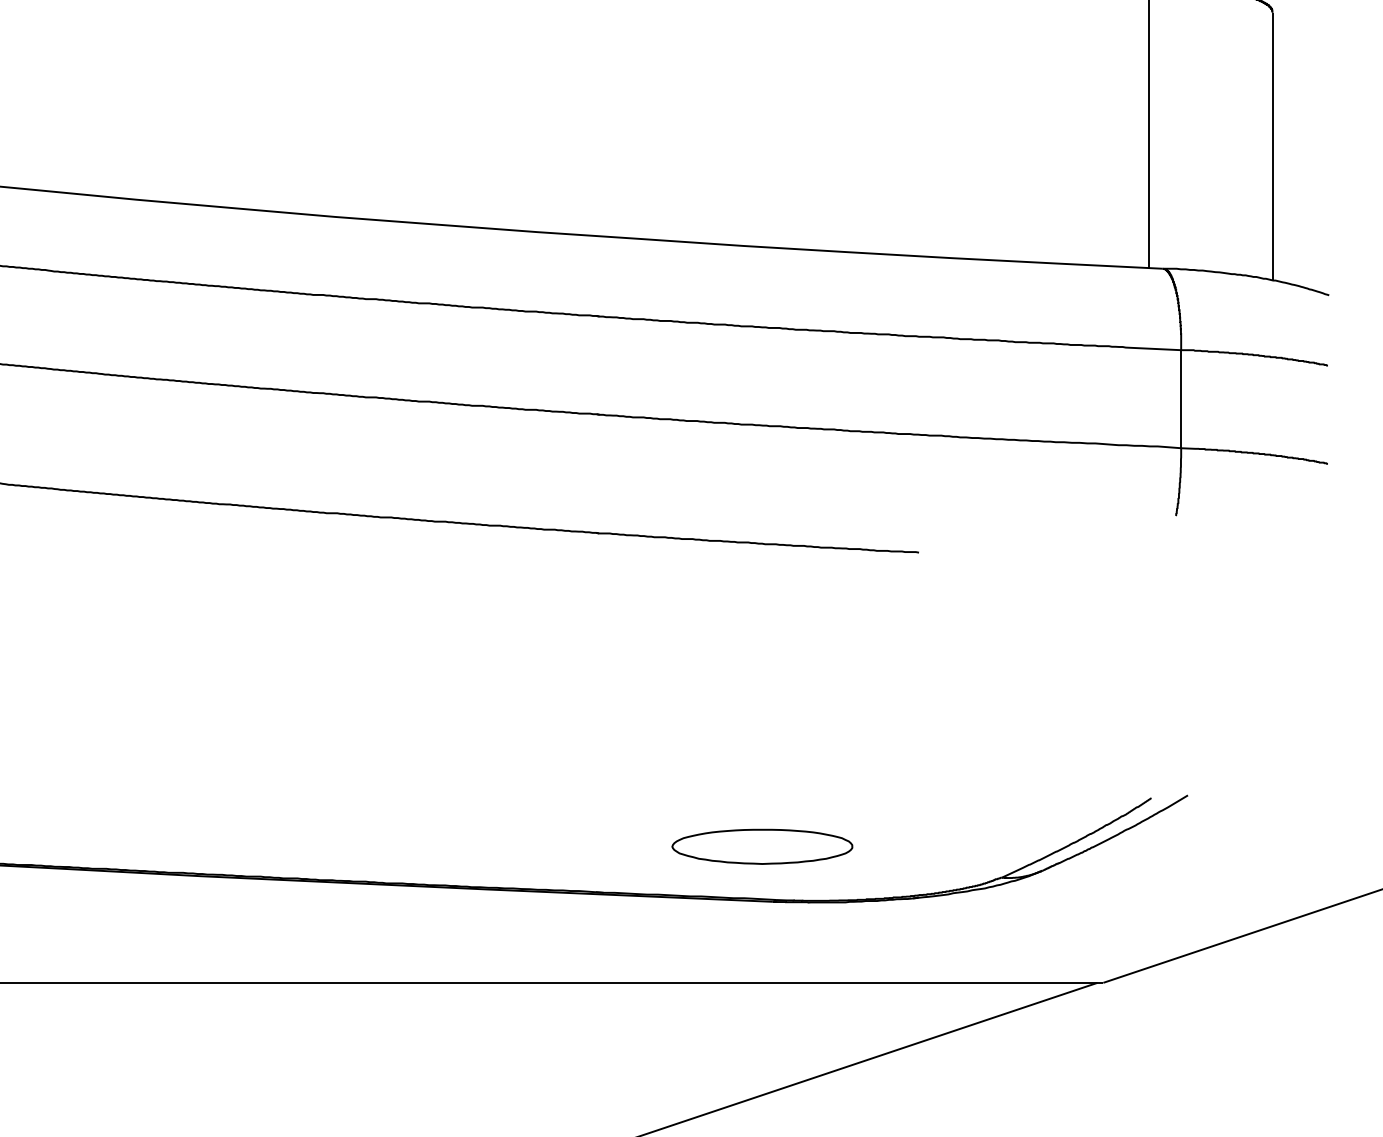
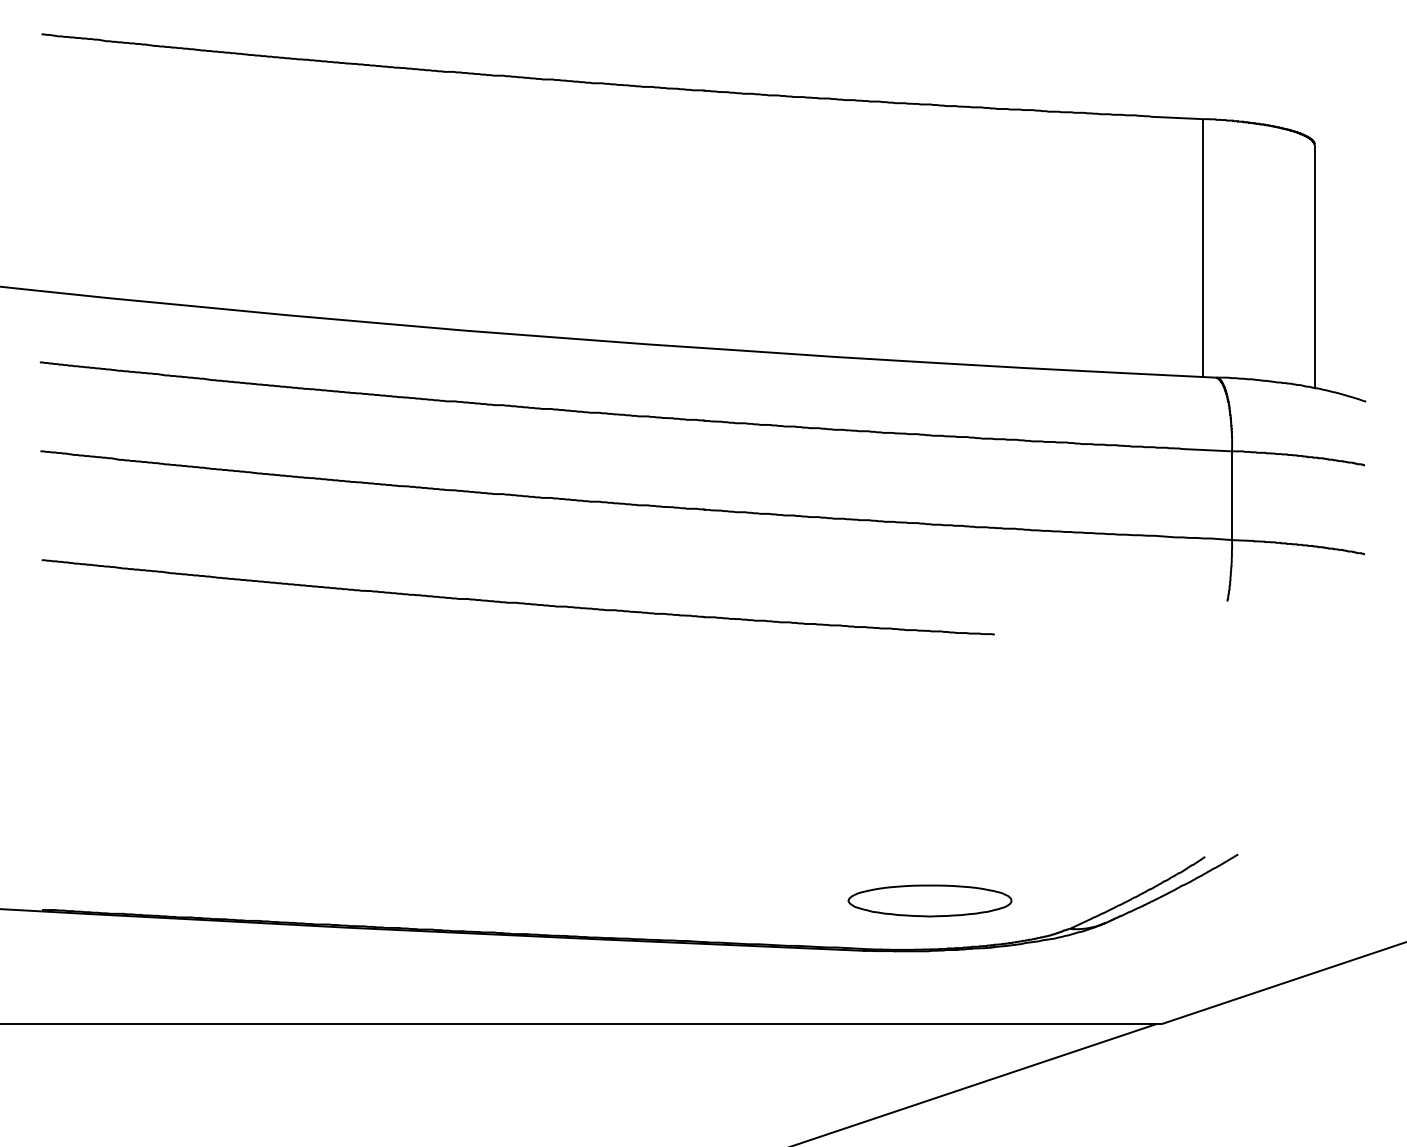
part: (761, 846) -> (929, 900), moved

